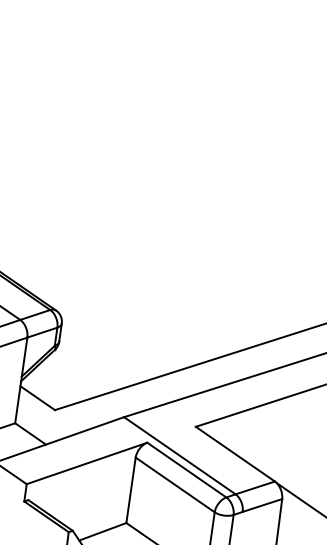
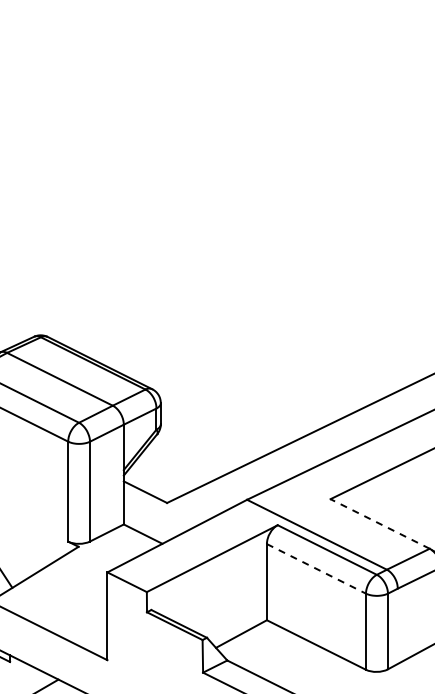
line: (234, 453) -> (379, 523), solid -> dashed
line: (175, 485) -> (316, 569), solid -> dashed

